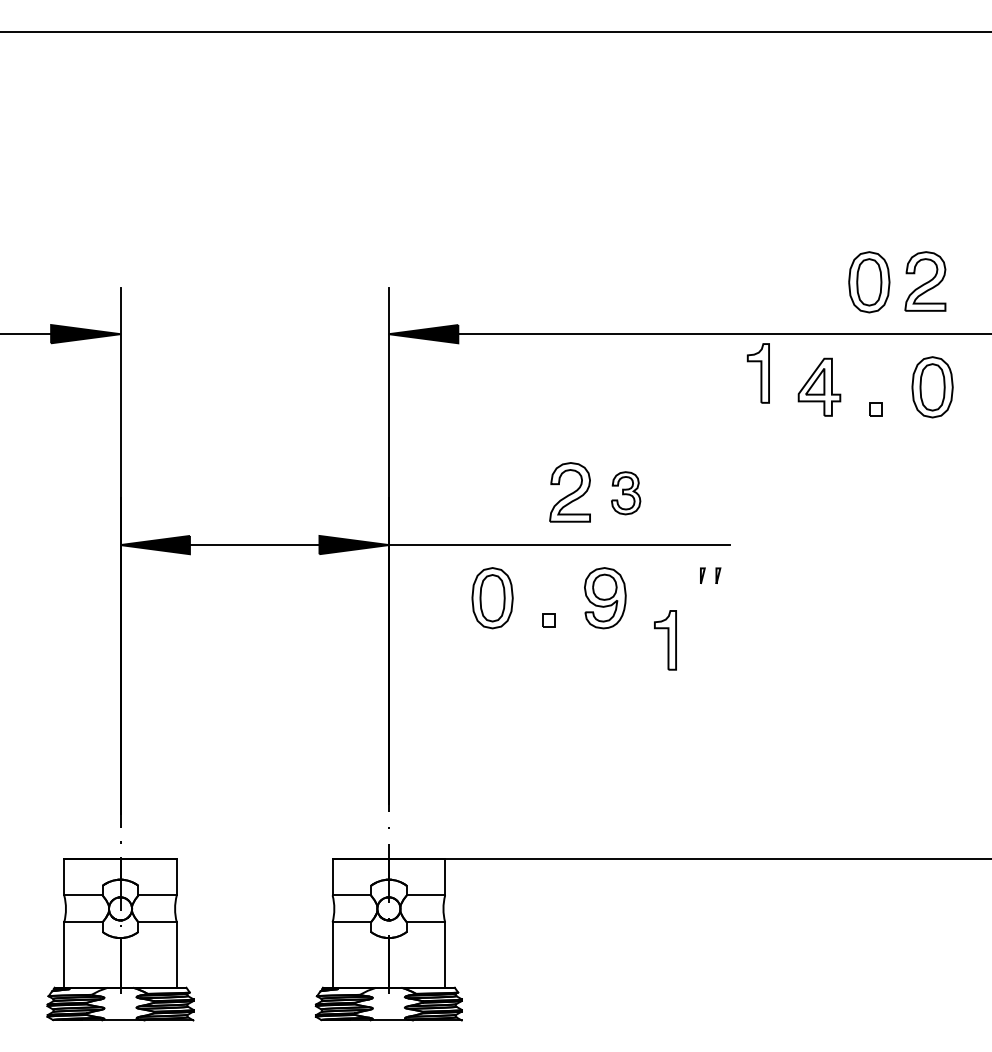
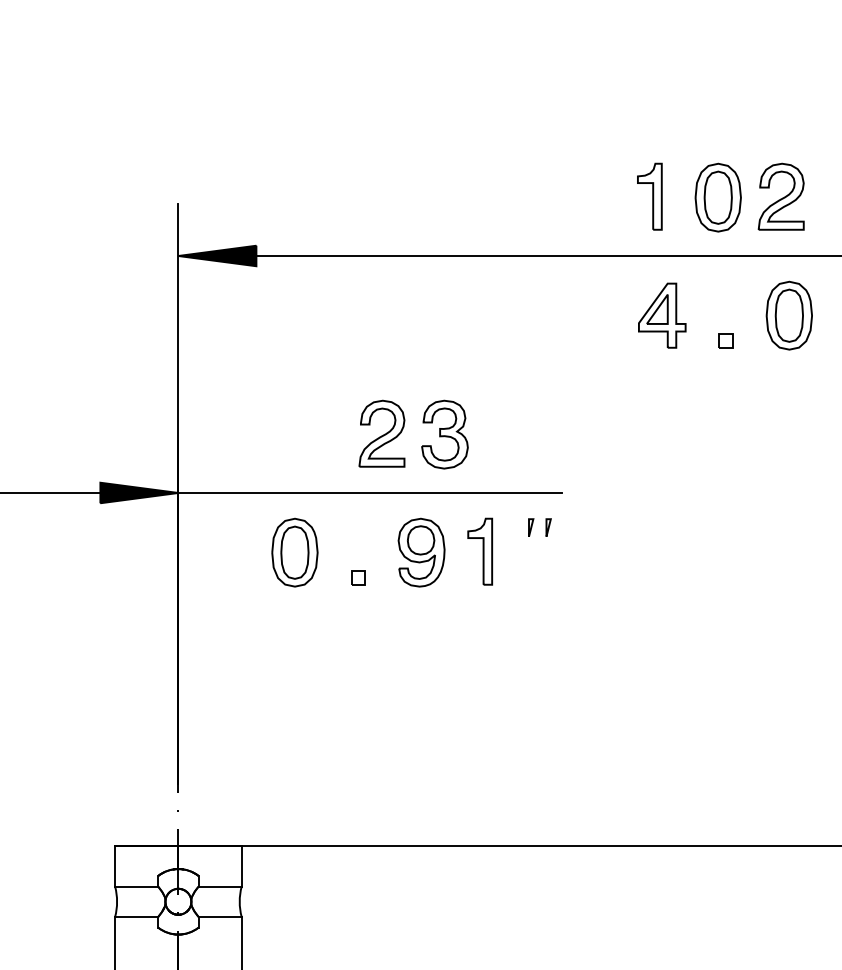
part: (757, 373) -> (648, 196), moved
part: (625, 493) -> (444, 435), size x1.43
part: (665, 640) -> (480, 551), moved

